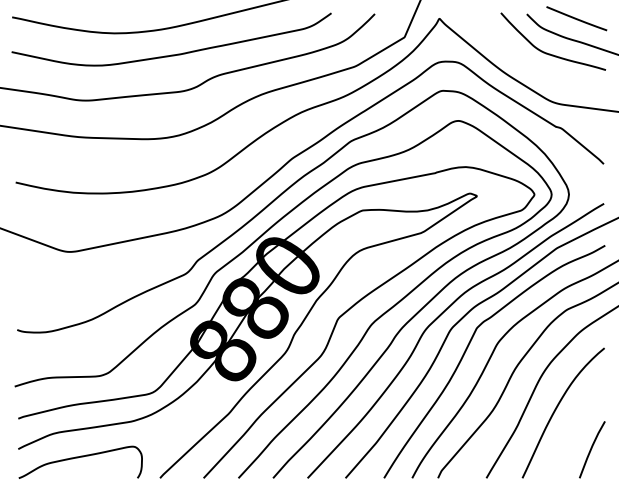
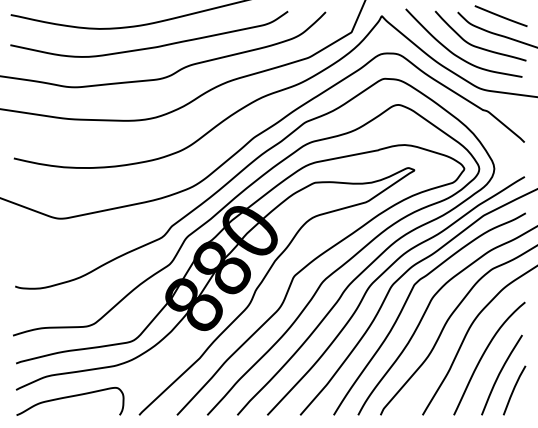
curve: (524, 62) -> (455, 54), added
curve: (575, 431) -> (499, 374), added

